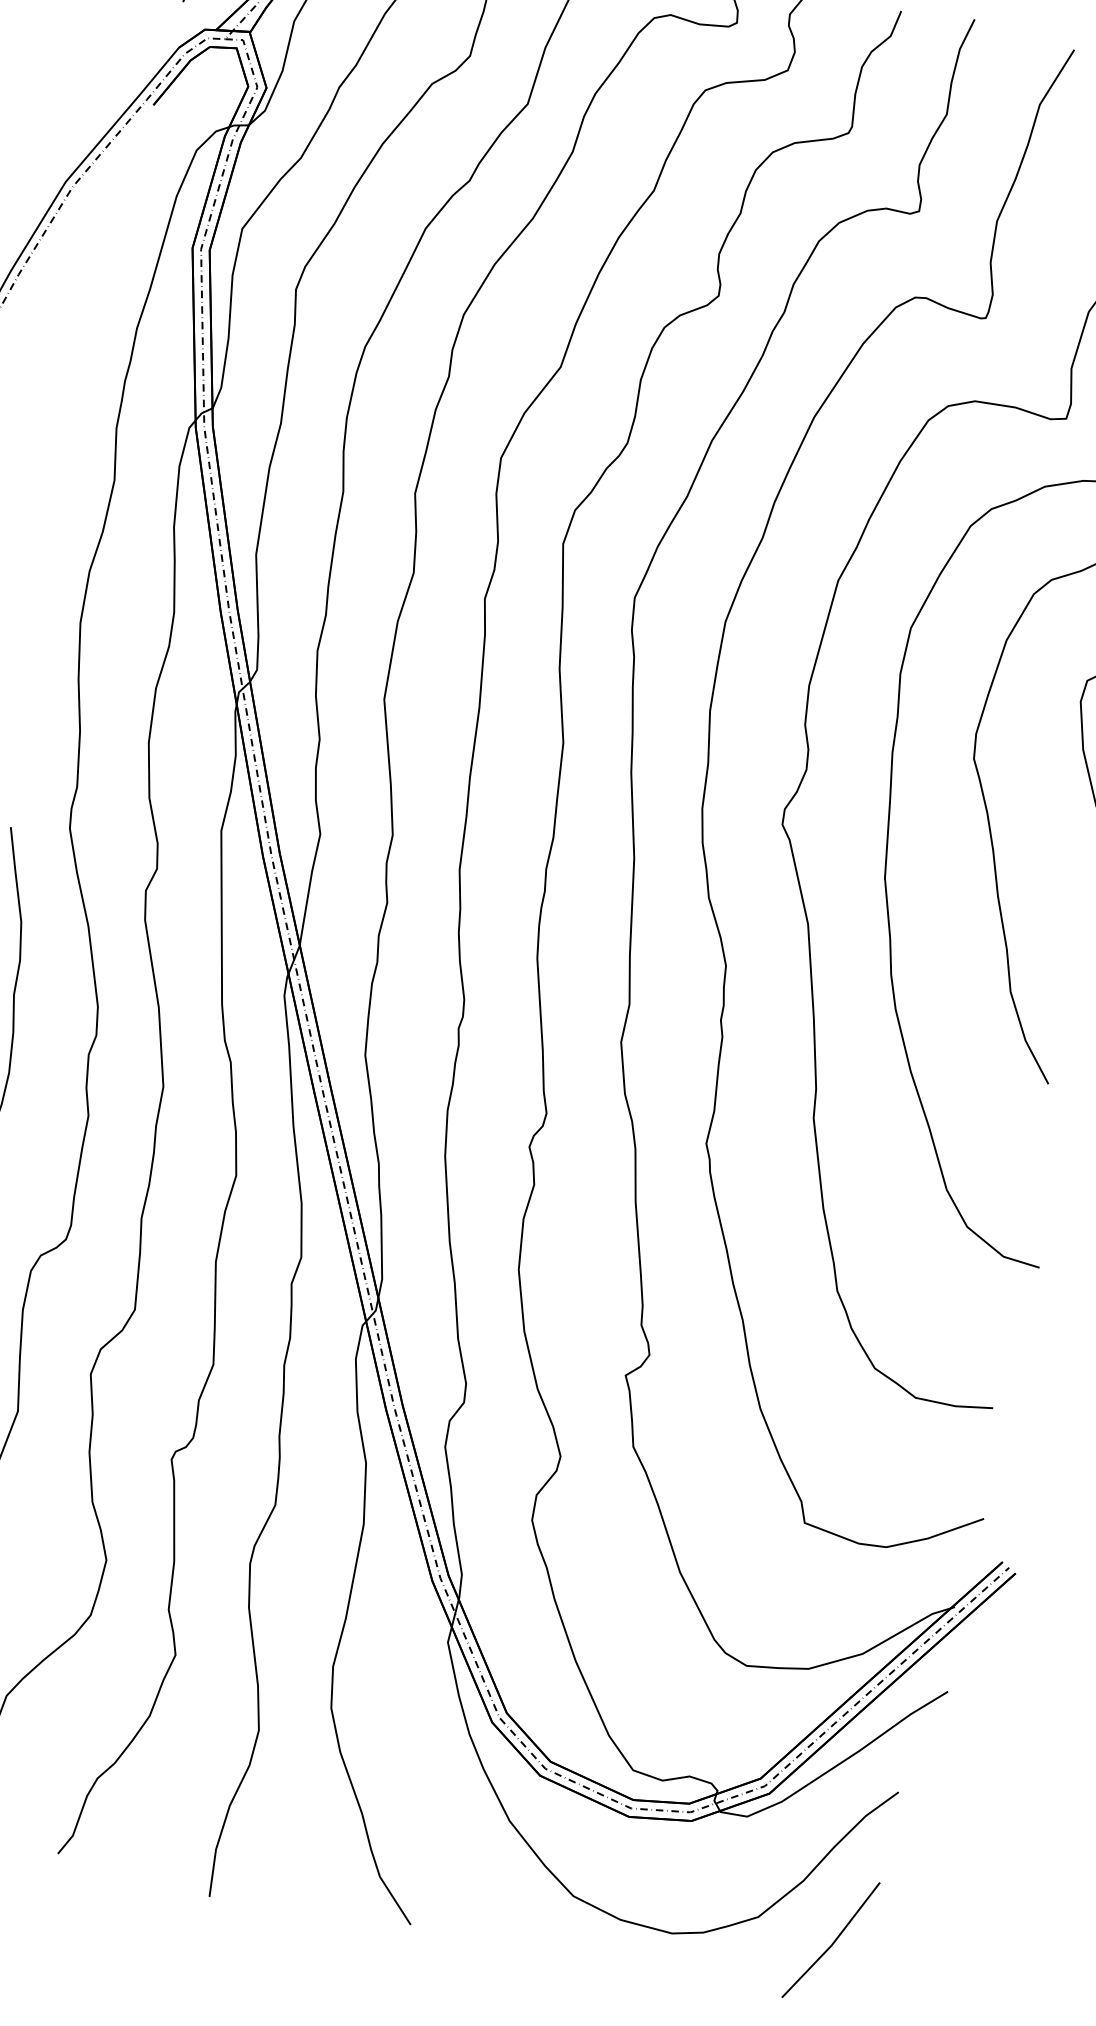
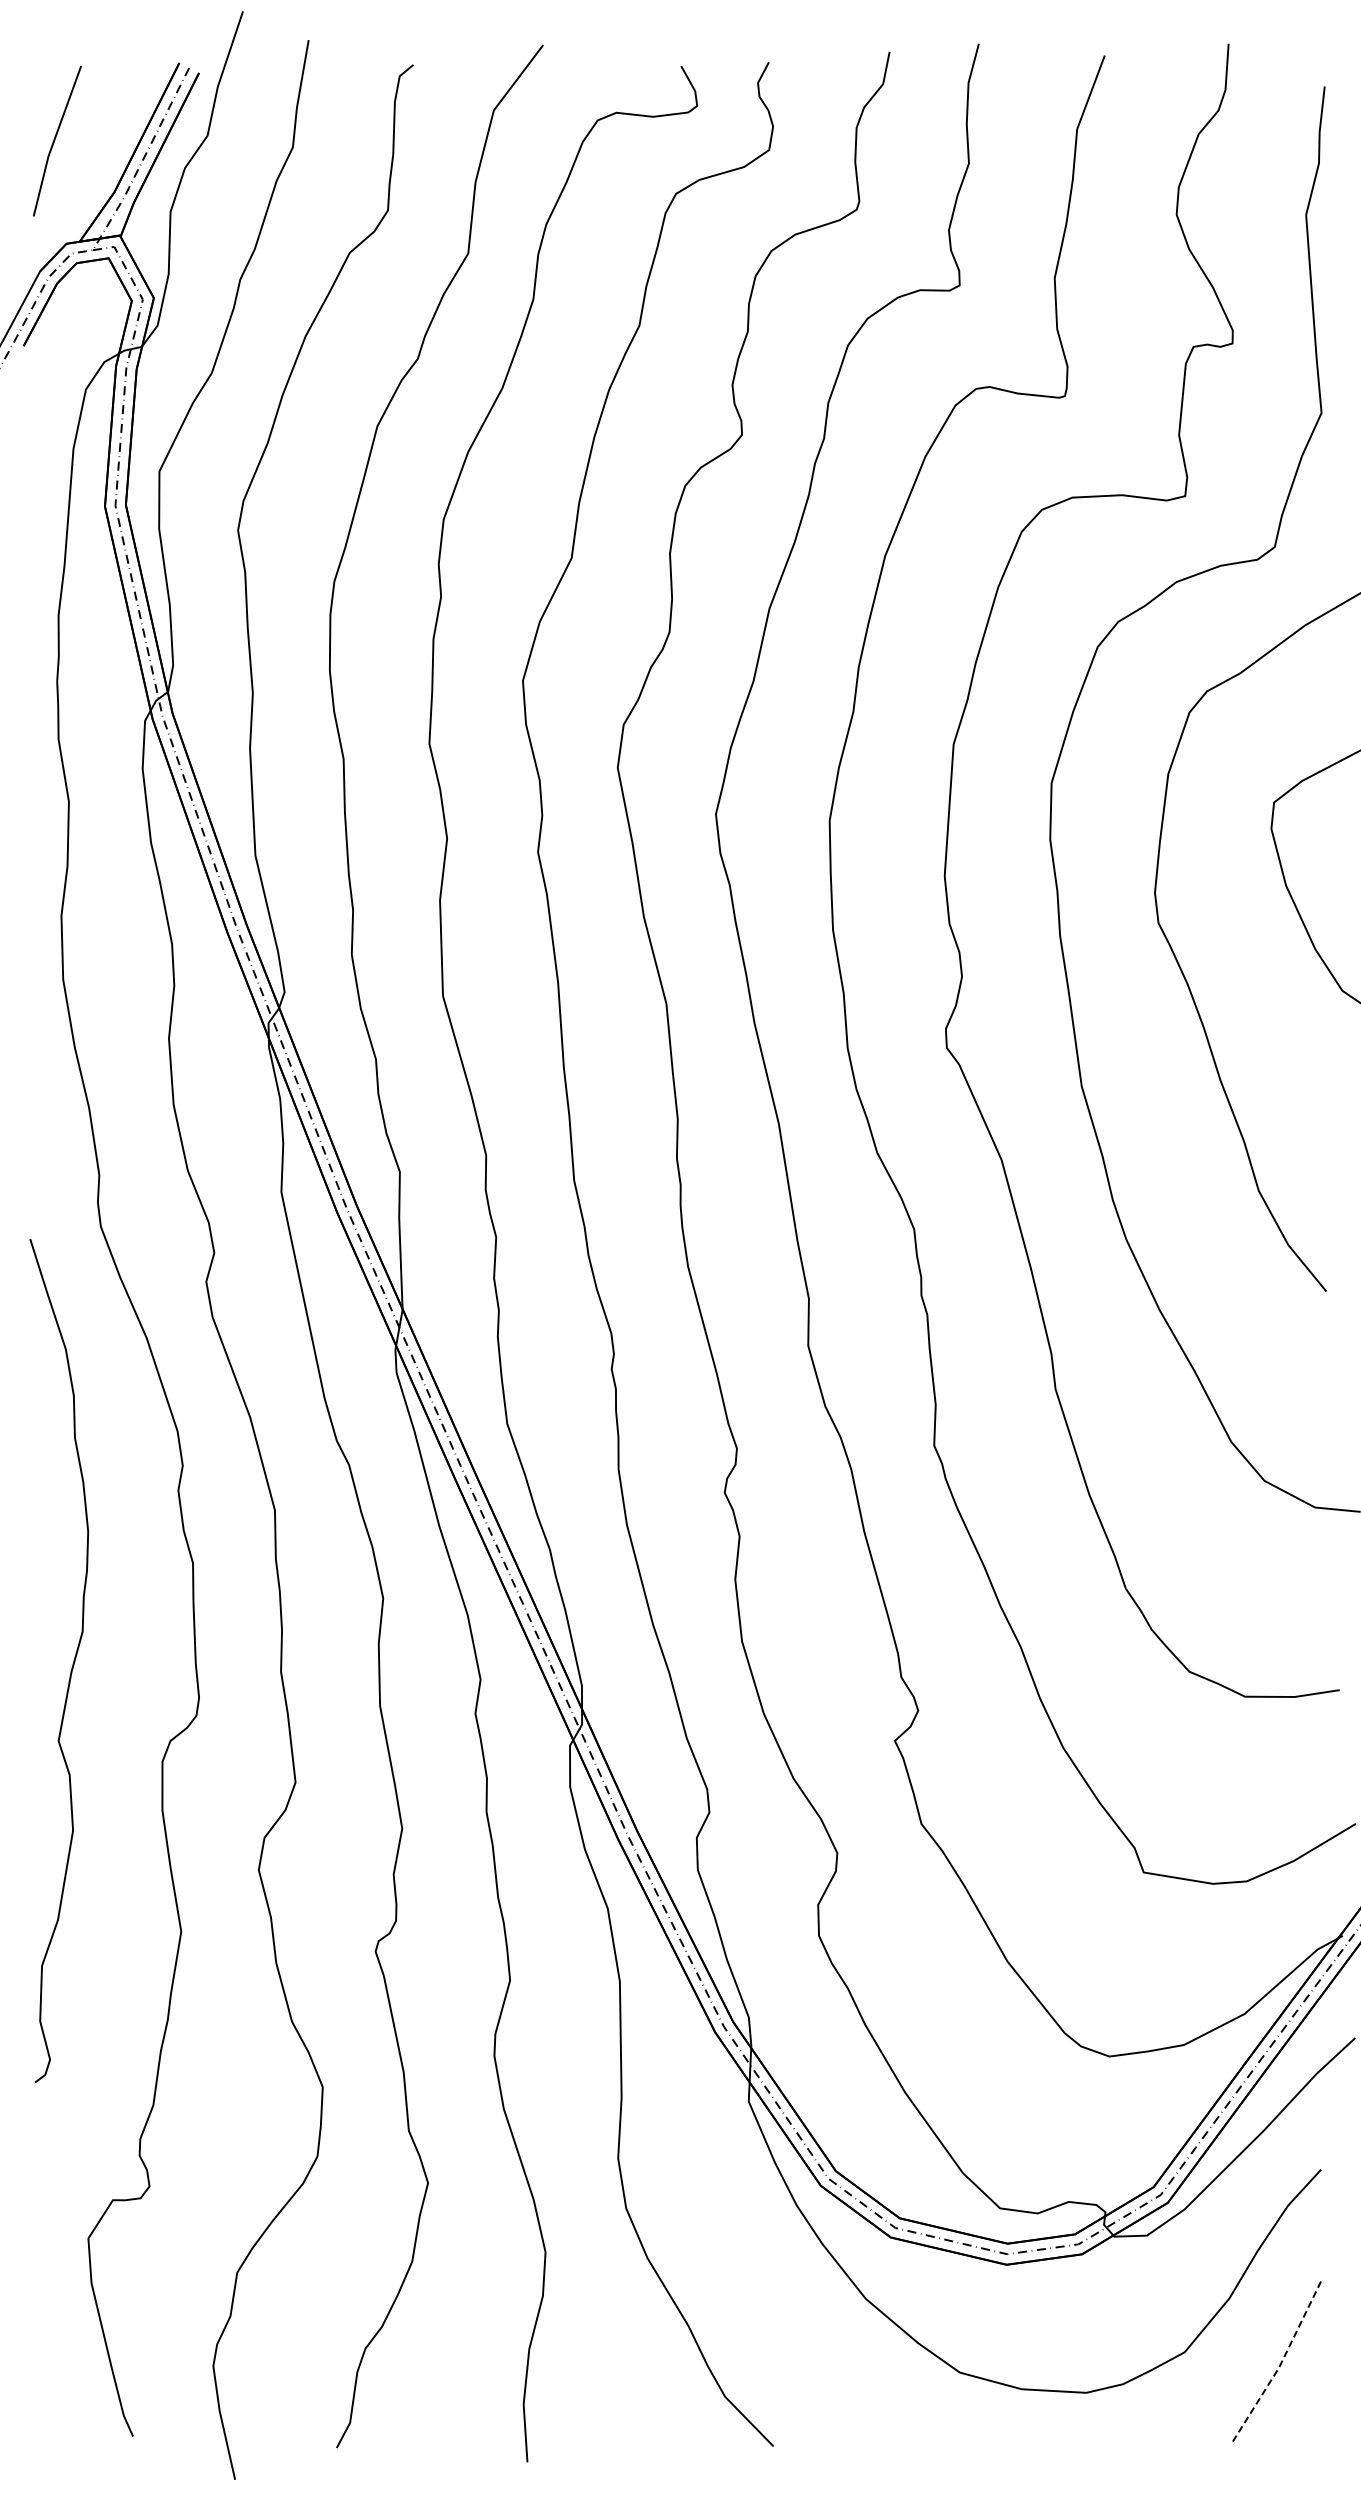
line: (833, 1942) -> (1280, 2364), solid -> dashed

